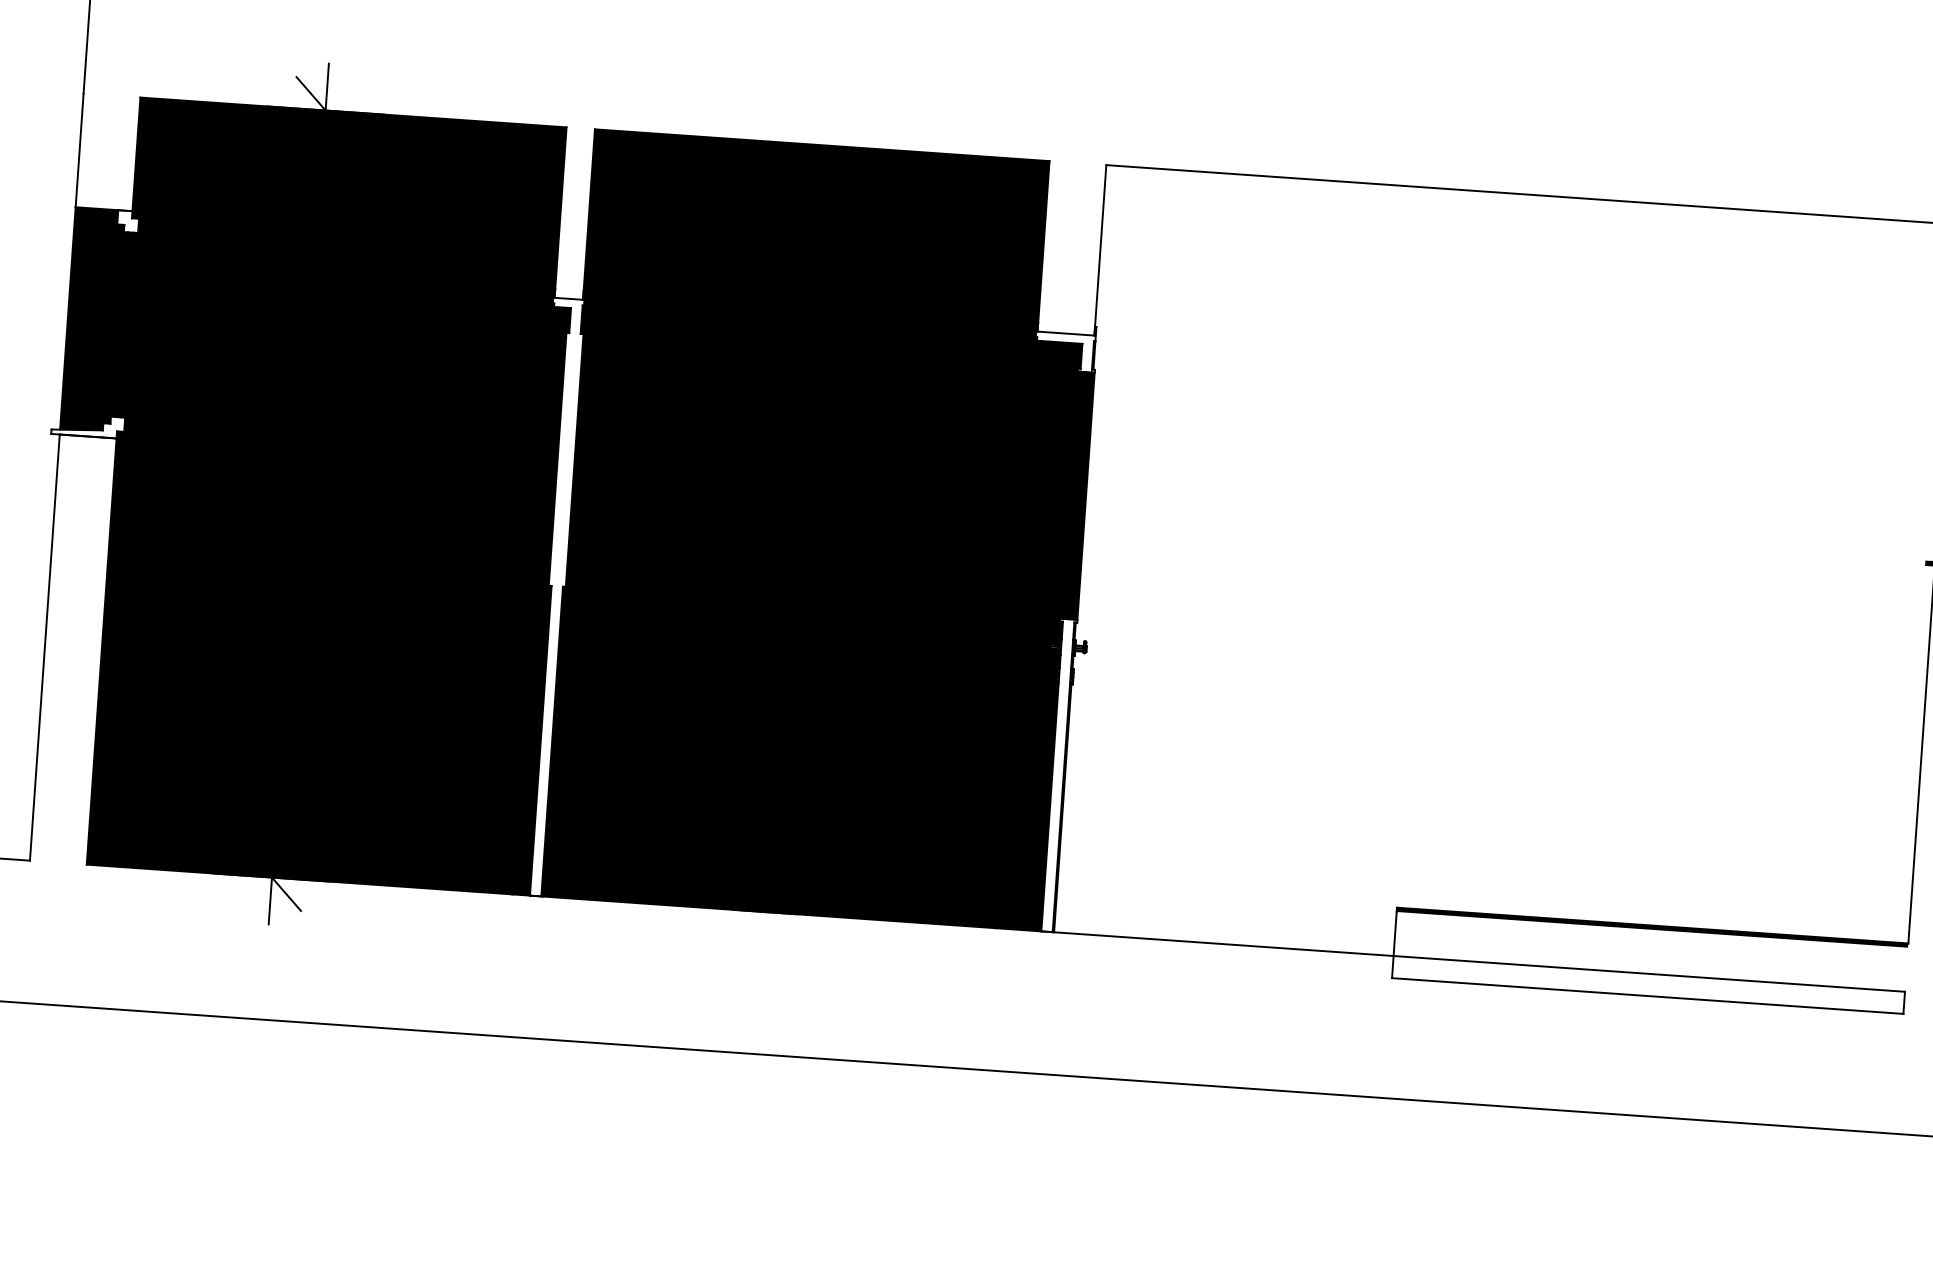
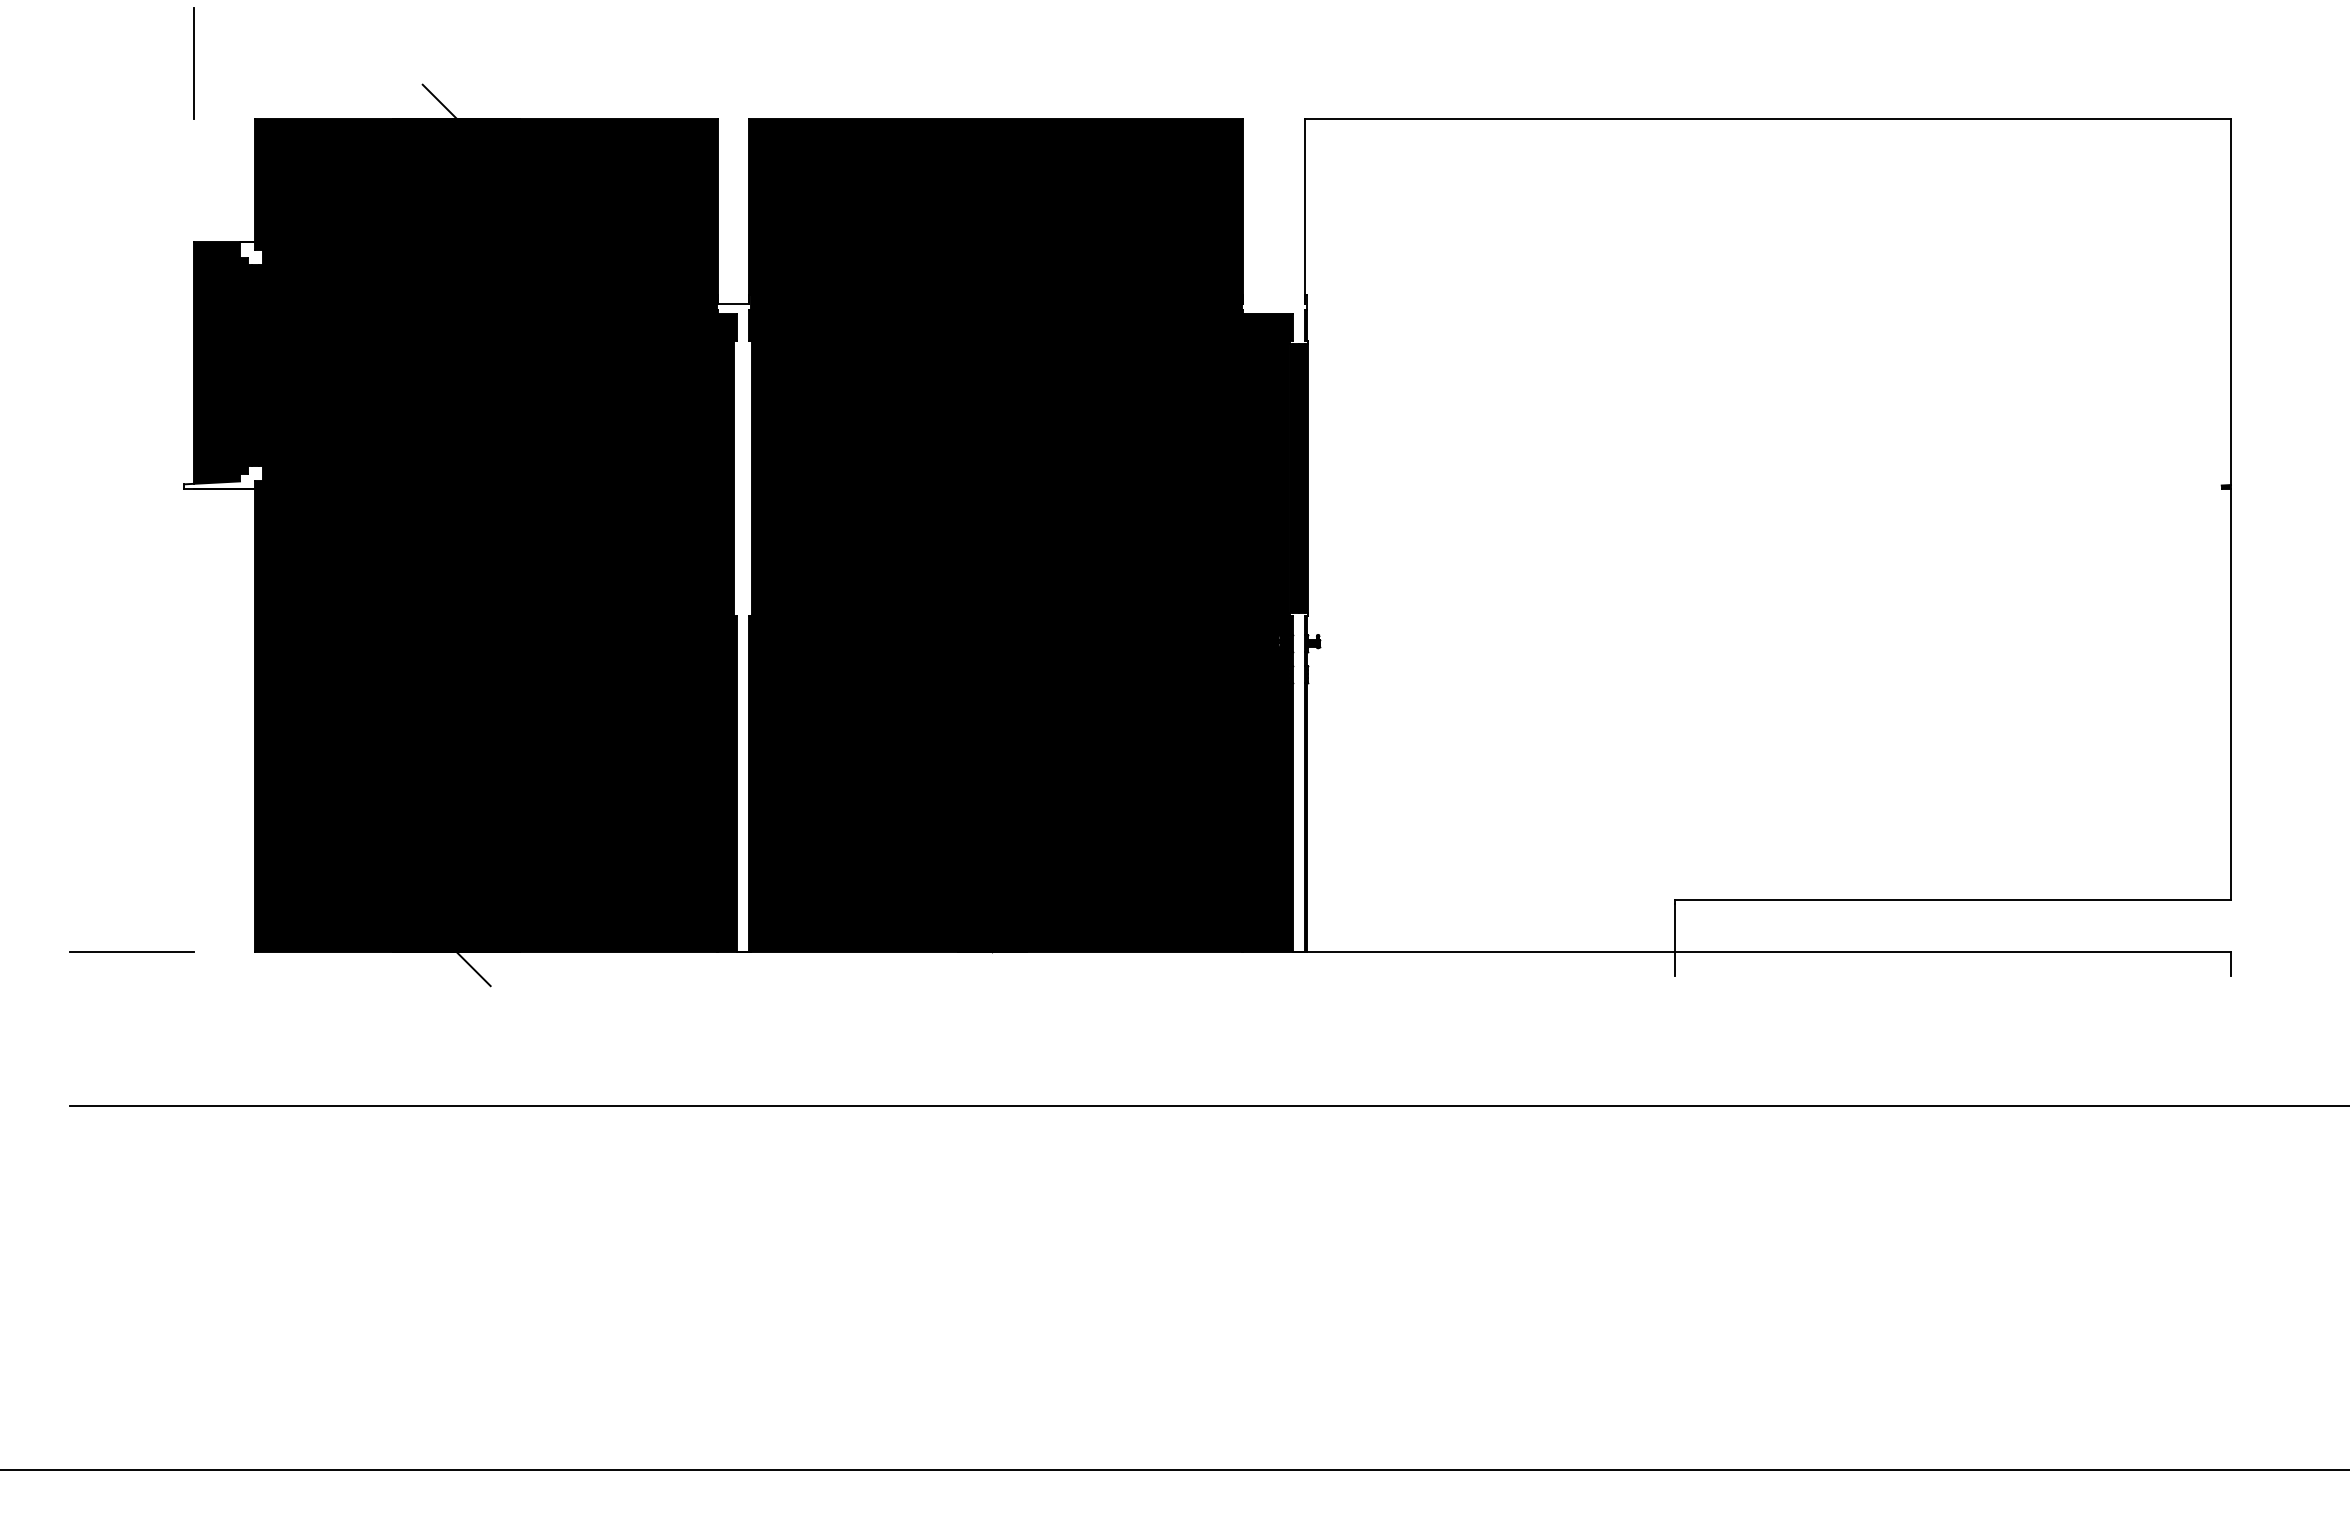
line: (327, 86) -> (456, 92), removed
line: (79, 150) -> (193, 180), removed
line: (1065, 333) -> (1273, 303), removed
line: (44, 647) -> (193, 720), removed
line: (270, 900) -> (456, 977), removed
fill: (1652, 927) -> (1953, 901), removed
line: (1648, 996) -> (1953, 976), removed

